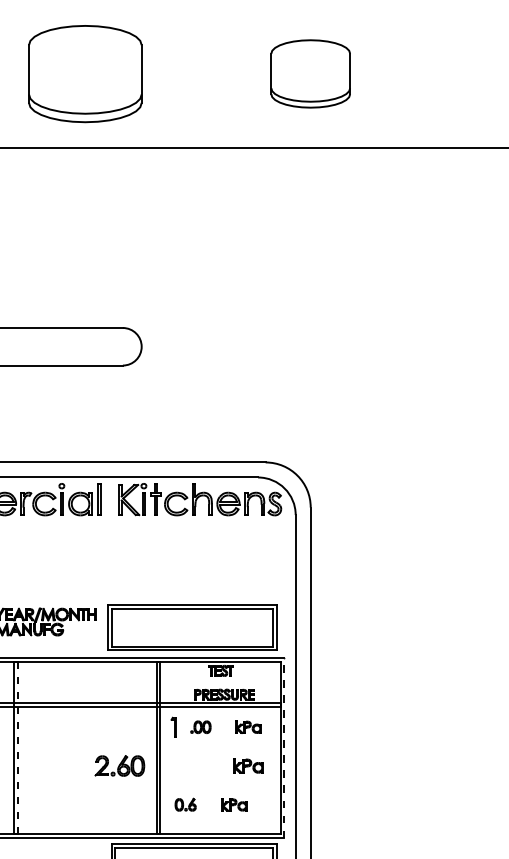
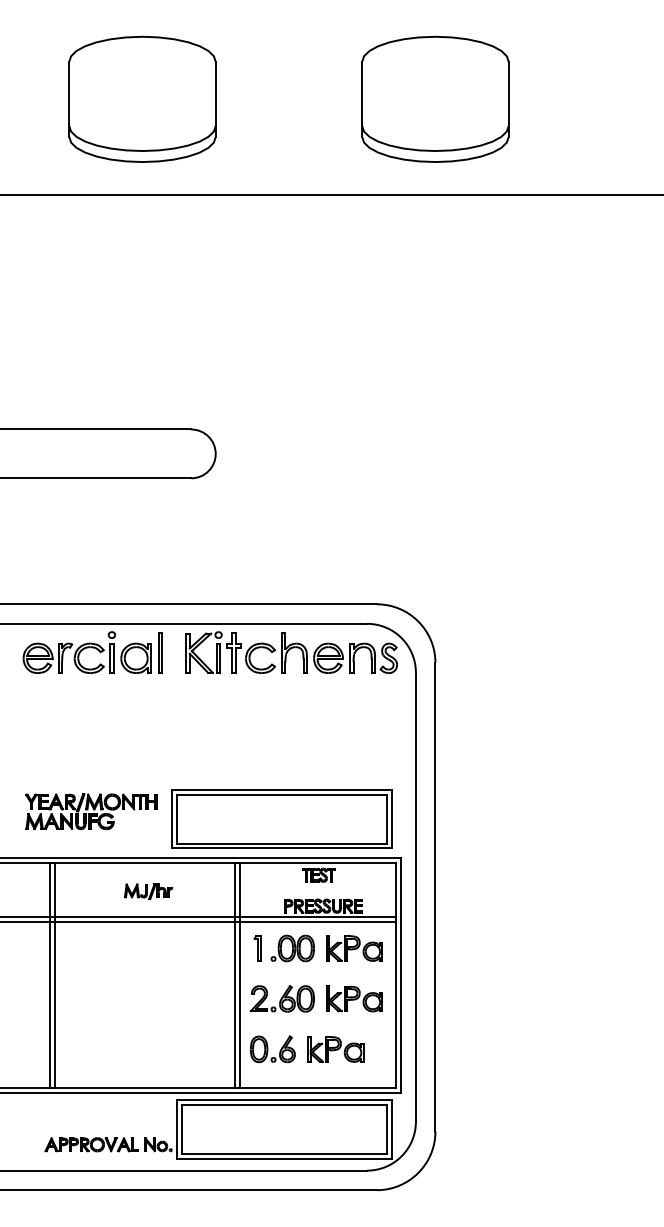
part: (310, 73) -> (435, 98), size x1.43
part: (89, 683) -> (148, 891), added
part: (200, 727) -> (292, 948), size x1.67
part: (248, 727) -> (354, 948), size x1.67
line: (17, 747) -> (54, 974), dashed -> solid
line: (284, 747) -> (401, 974), dashed -> solid
part: (119, 765) -> (281, 998), moved
part: (248, 765) -> (354, 998), size x1.43
part: (185, 804) -> (272, 1049), size x1.67
part: (233, 804) -> (335, 1049), size x1.67

